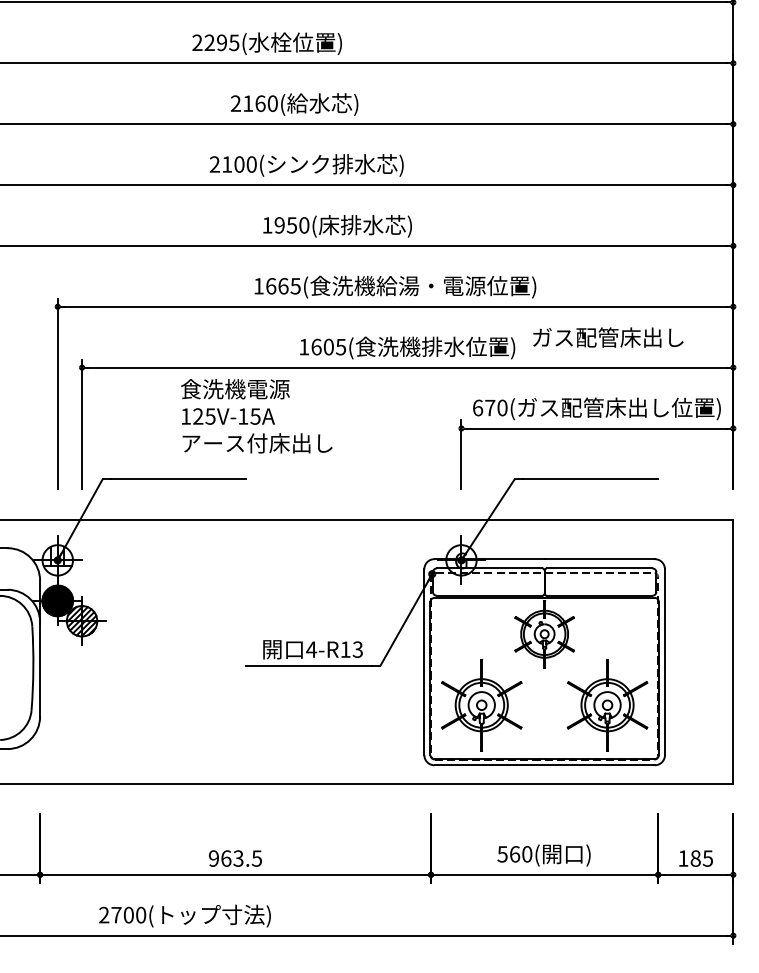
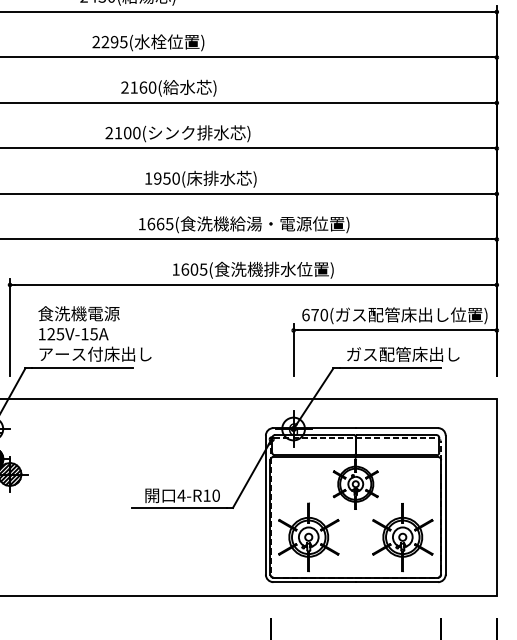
text: (608, 337) -> (403, 354), moved
text: (256, 416) -> (94, 334), moved
text: (357, 649) -> (215, 495), 4-R13 -> 4-R10

